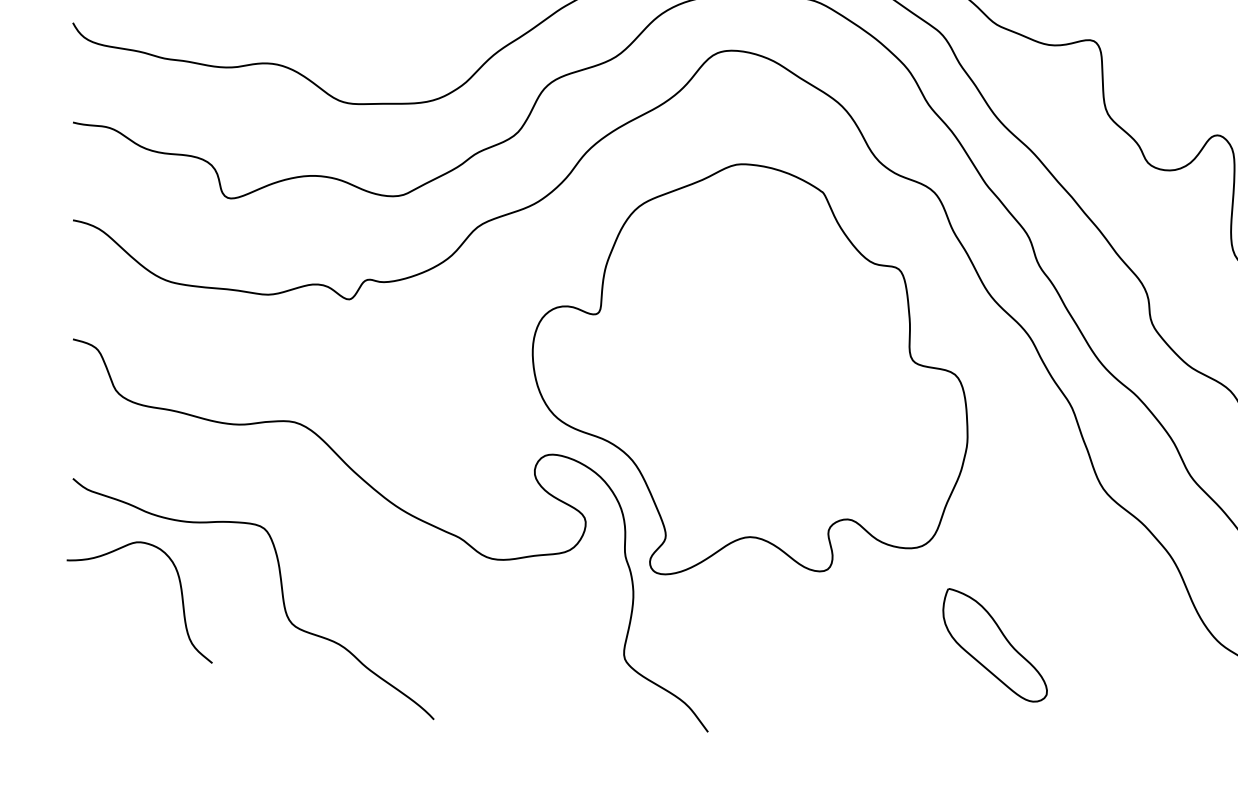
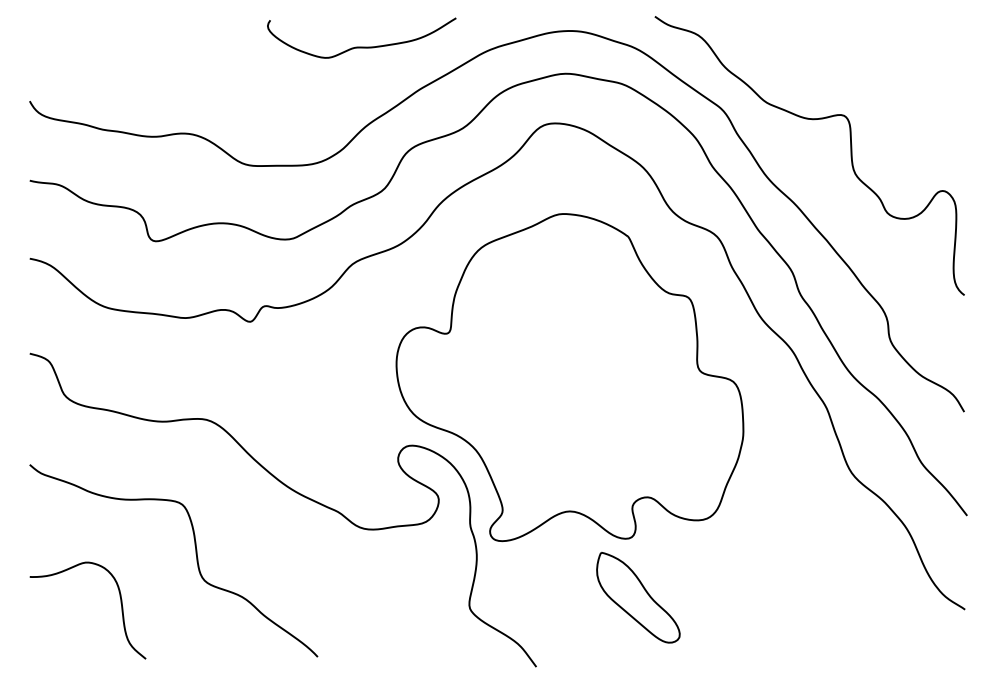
curve: (180, 593) -> (120, 603), moved
part: (995, 645) -> (638, 597), moved

